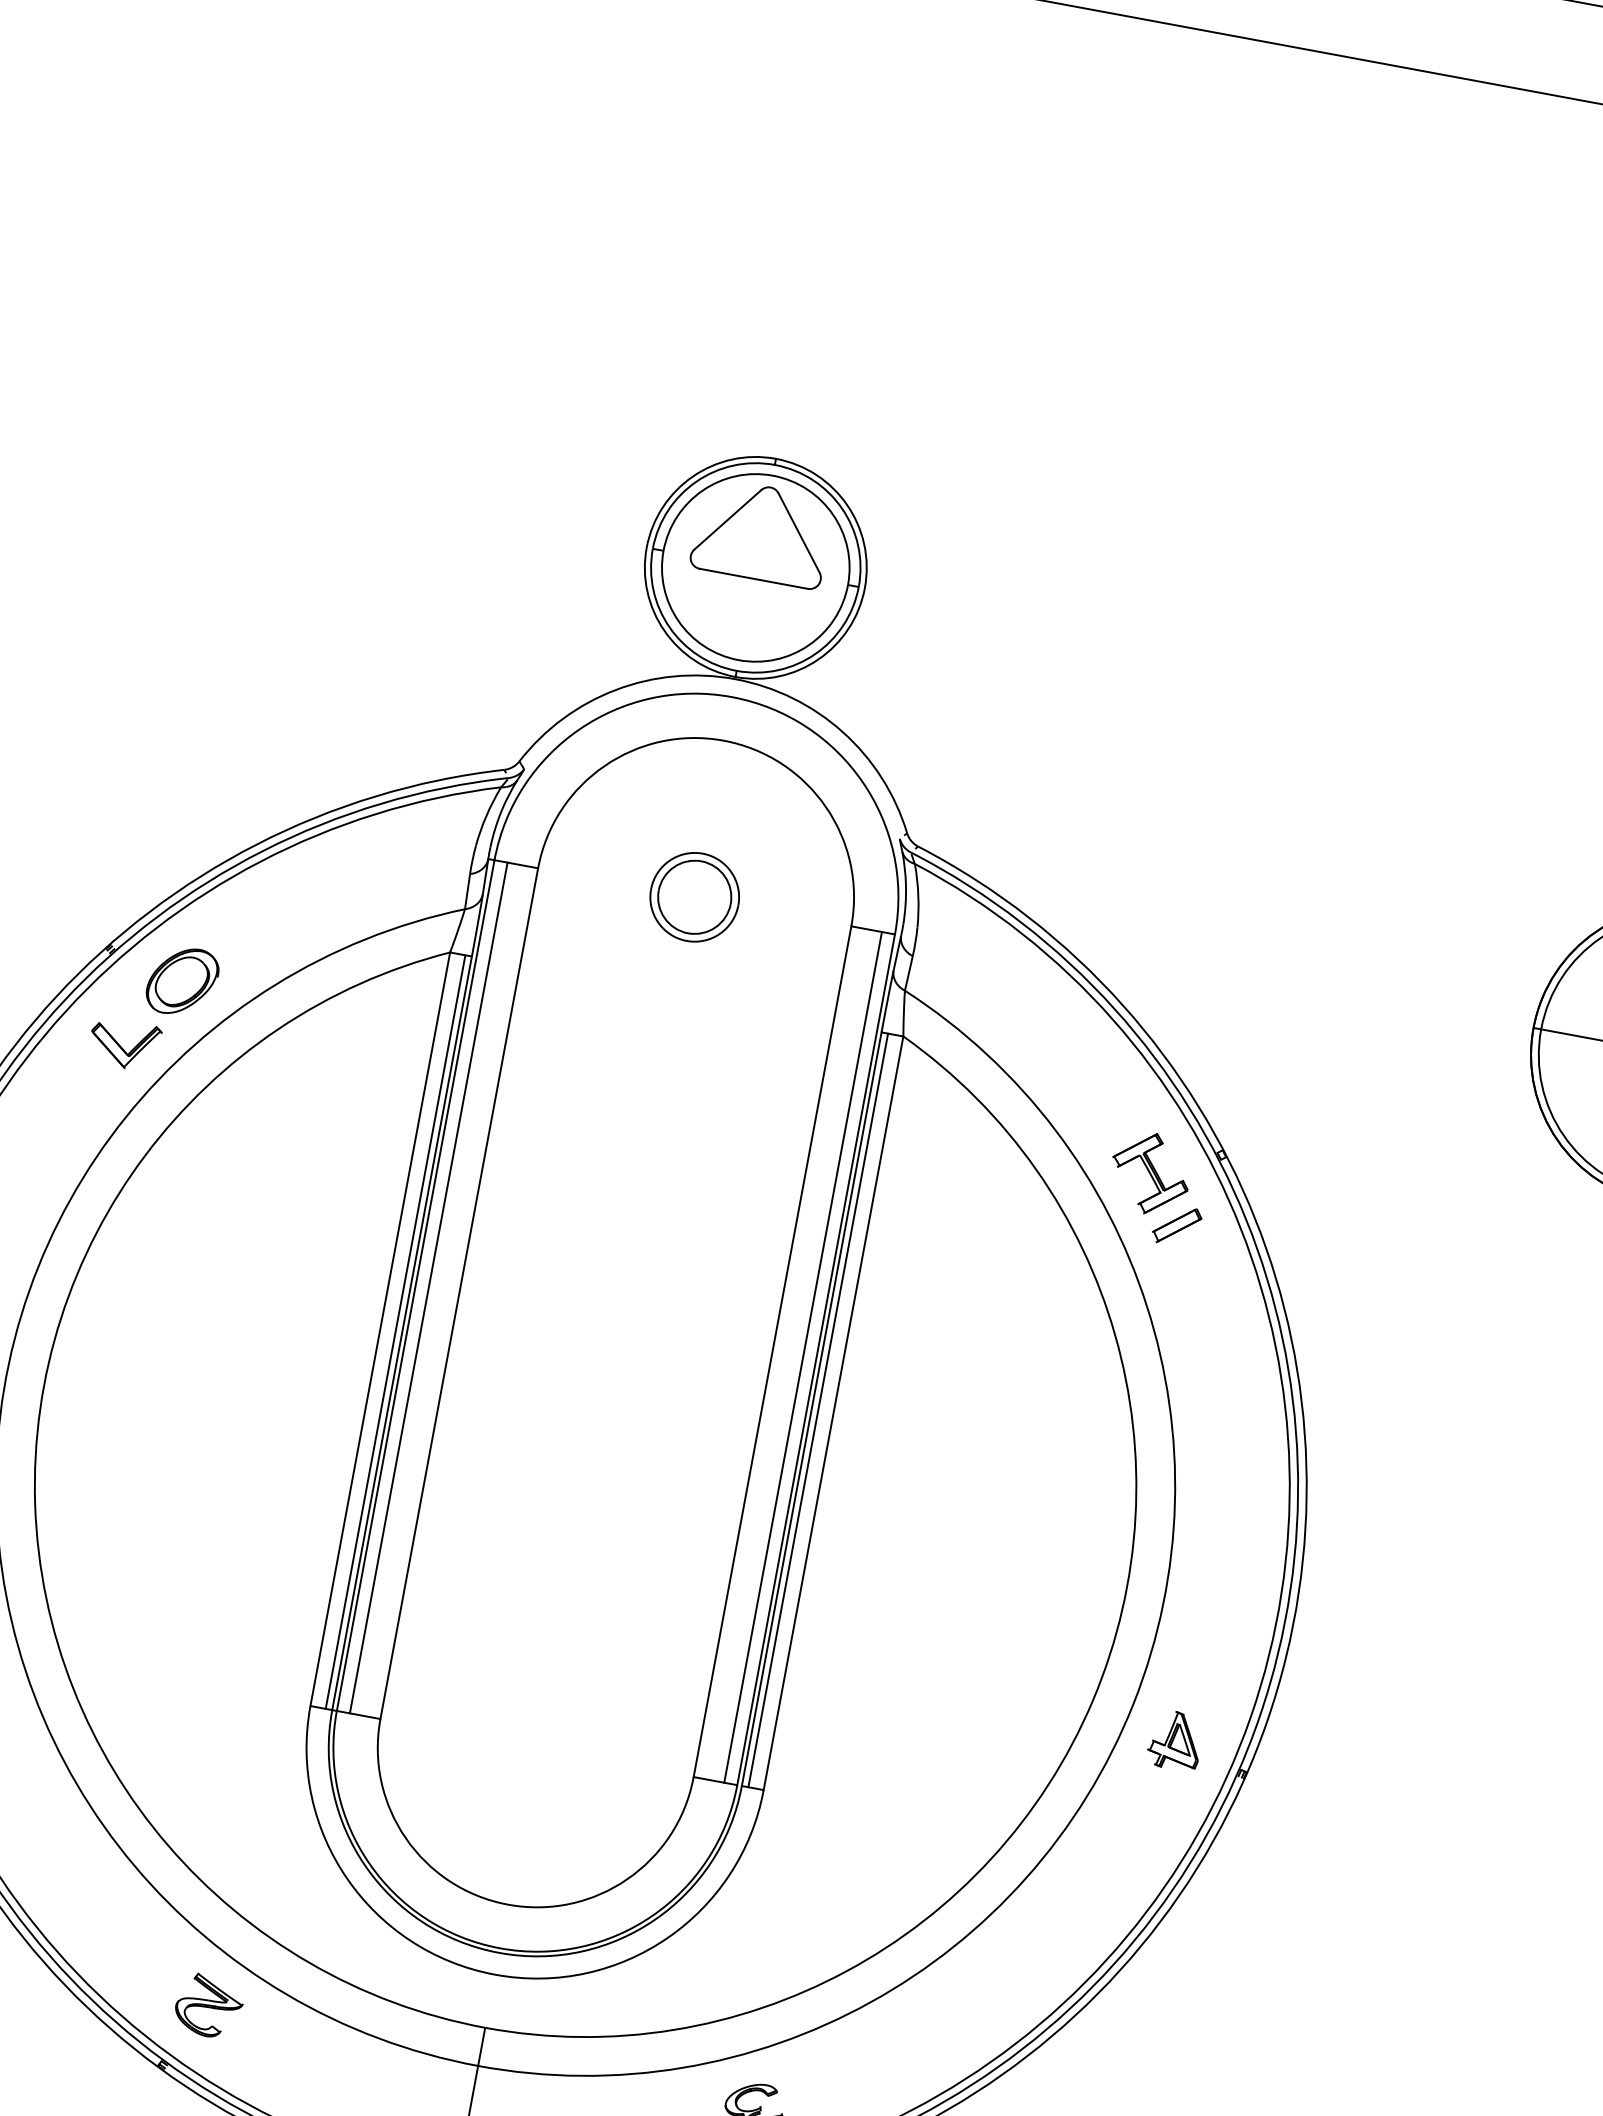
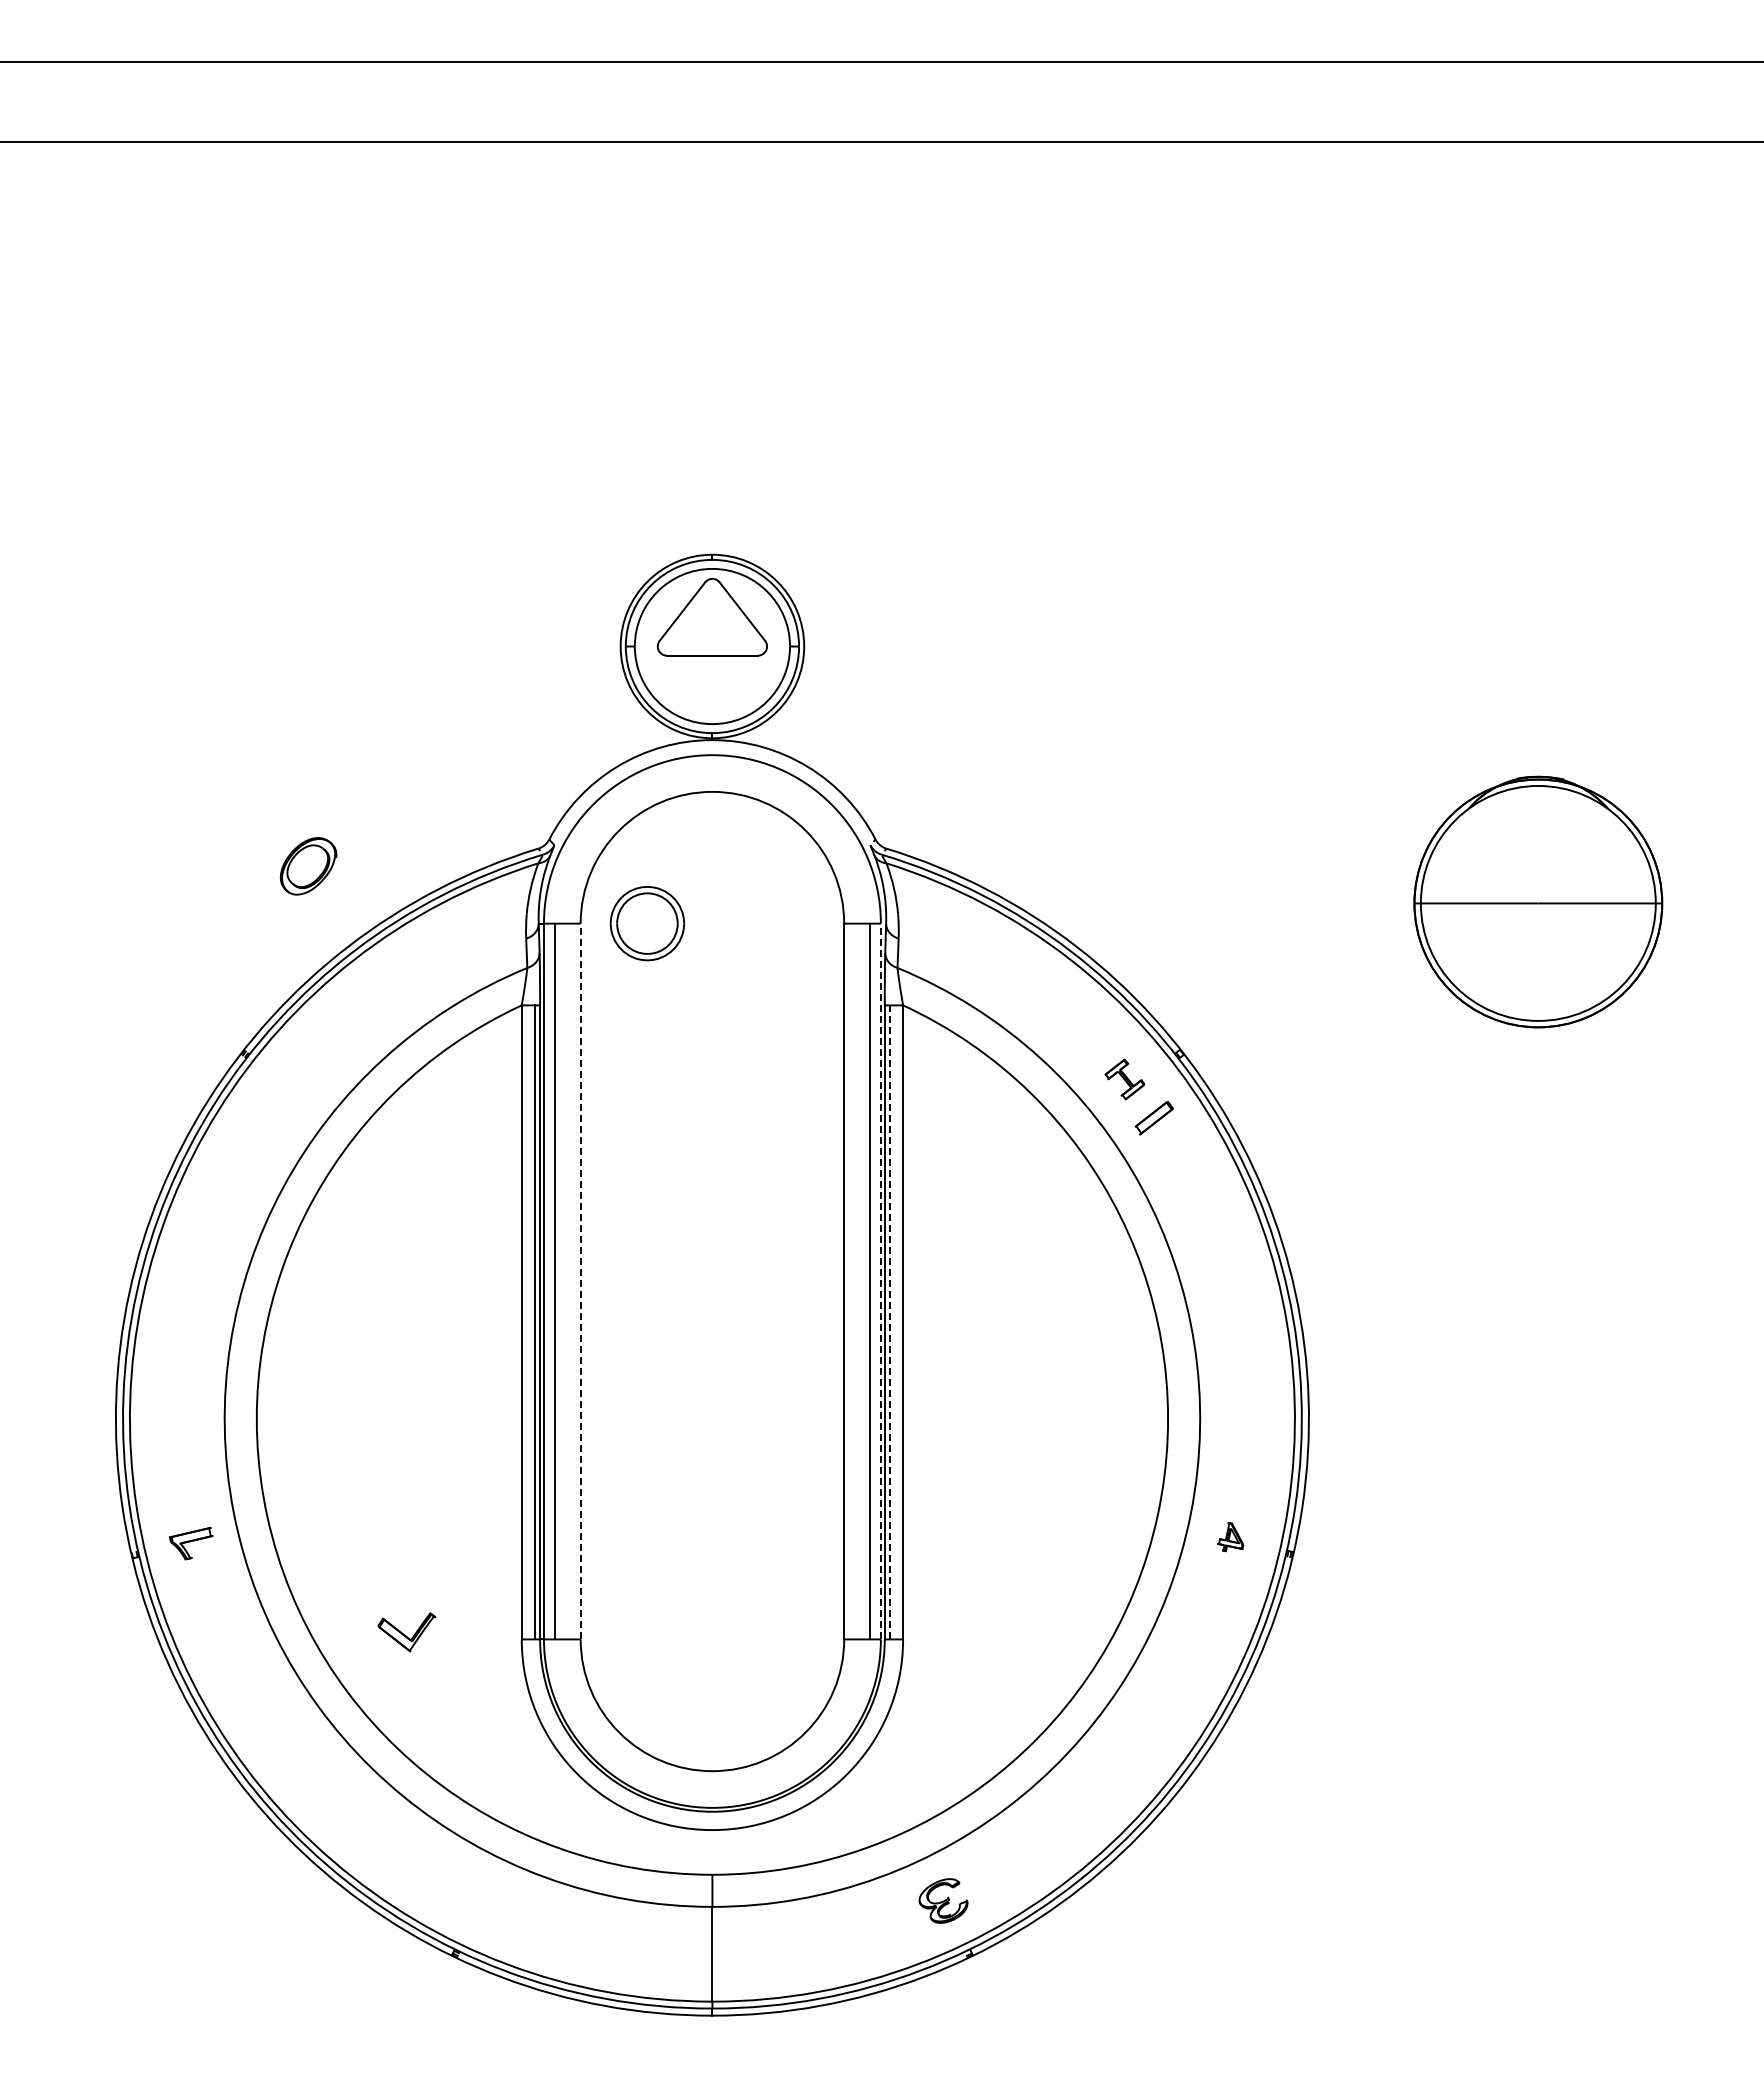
part: (693, 896) -> (646, 923), moved
part: (182, 981) -> (308, 866), moved
part: (124, 1044) -> (406, 1632), moved
part: (1150, 1173) -> (1124, 1079), size x0.6
line: (459, 1293) -> (580, 1281), solid -> dashed
line: (815, 1359) -> (880, 1281), solid -> dashed
line: (818, 1409) -> (890, 1321), solid -> dashed
part: (1175, 1739) -> (1230, 1536), size x0.6
part: (209, 2005) -> (484, 1898), removed

